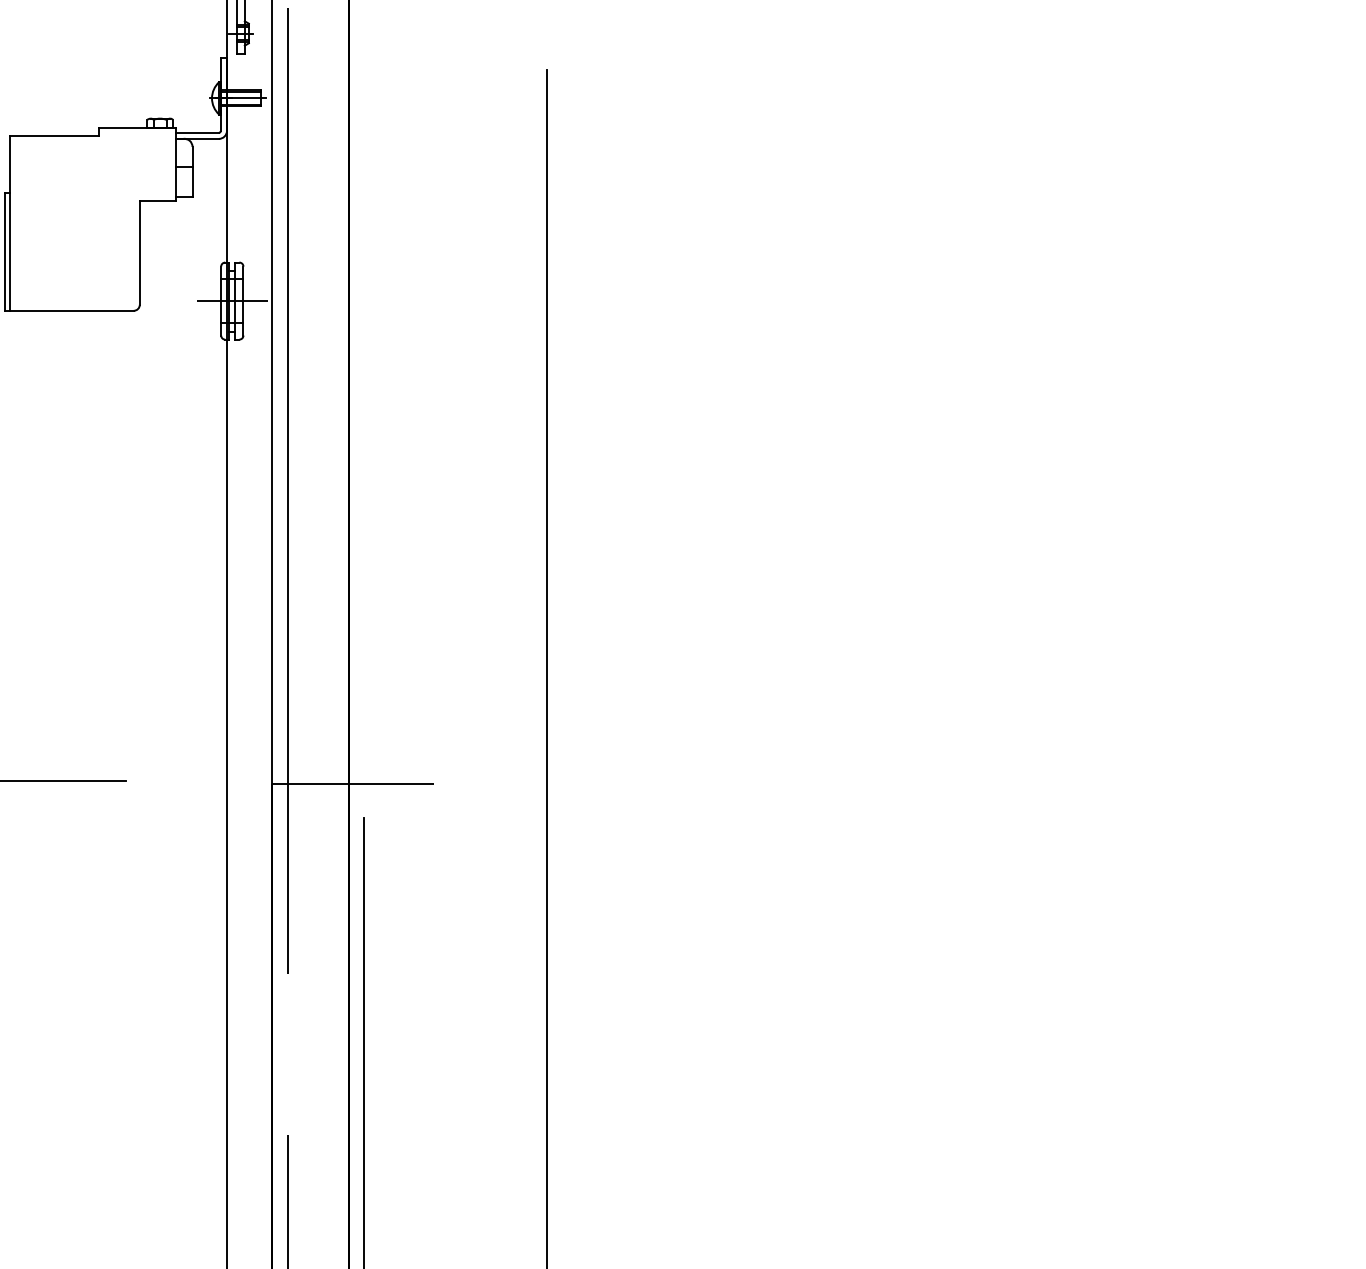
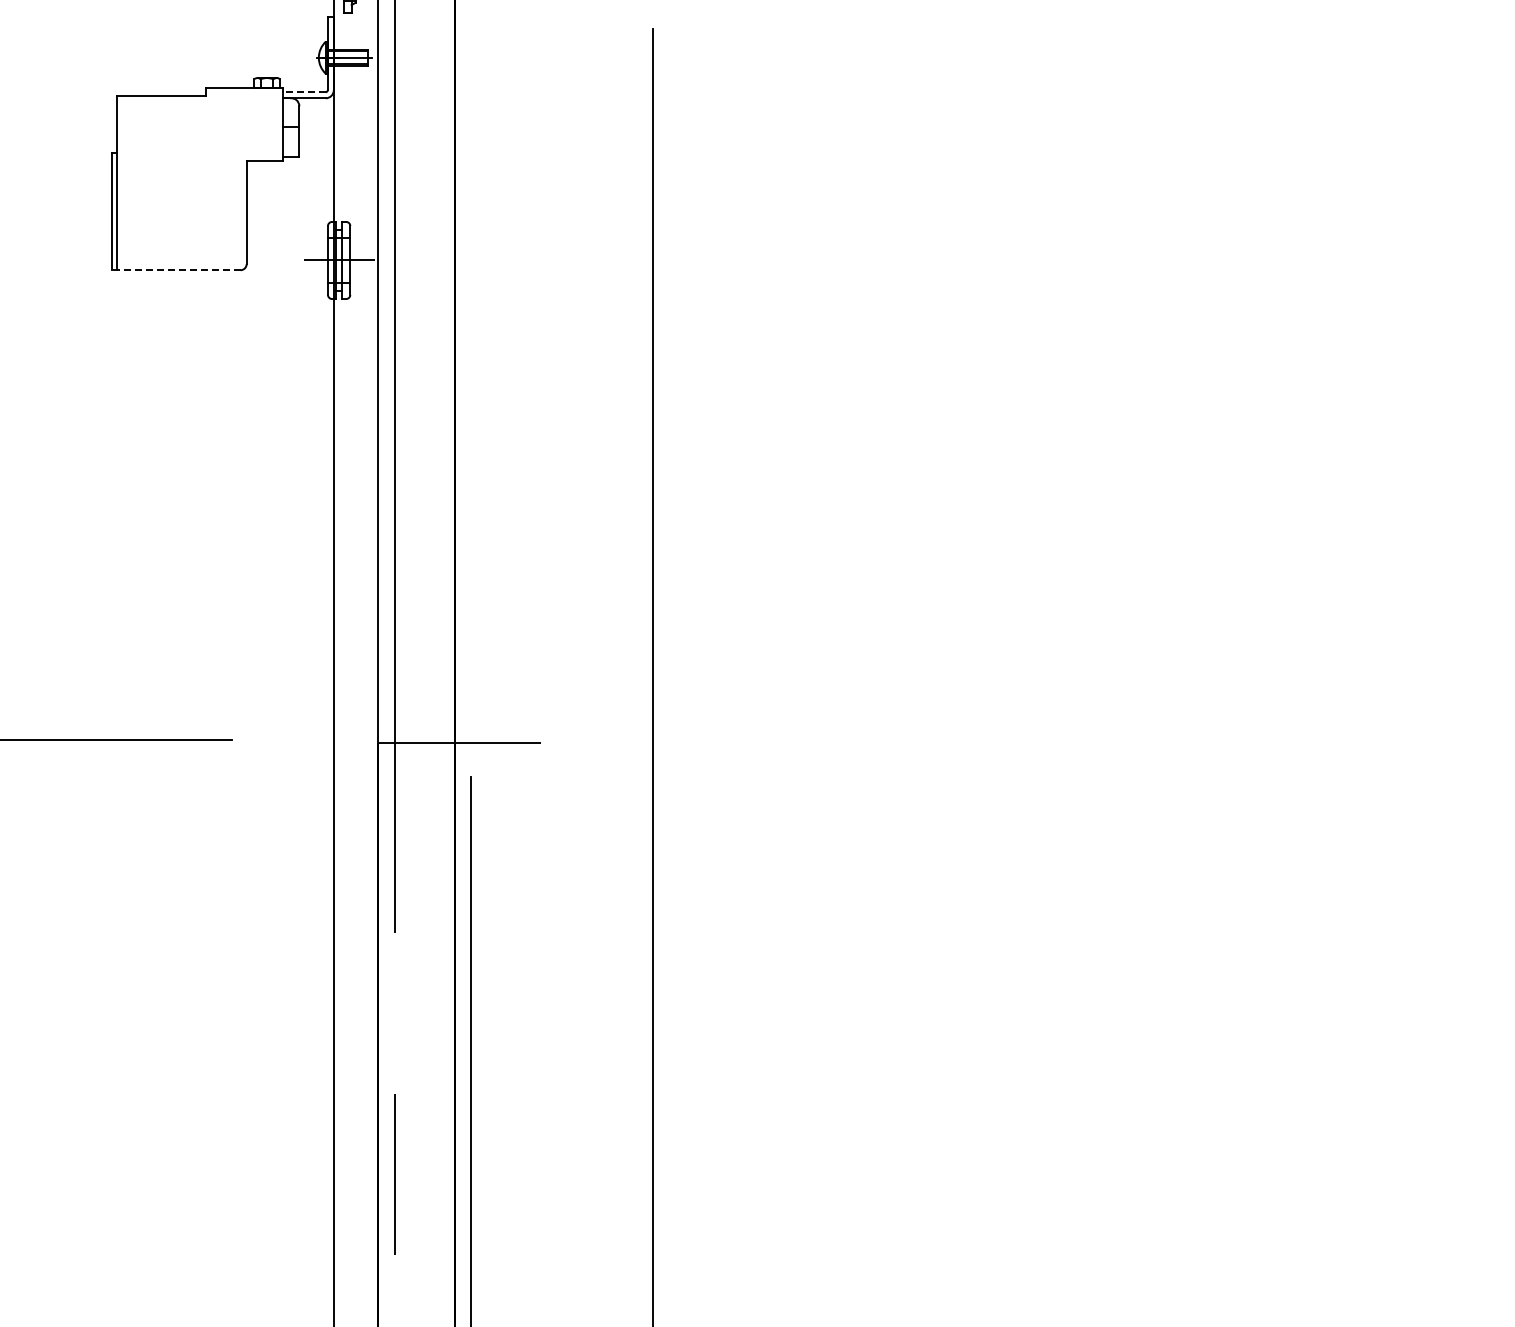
line: (196, 133) -> (303, 92), solid -> dashed
line: (68, 311) -> (175, 270), solid -> dashed

